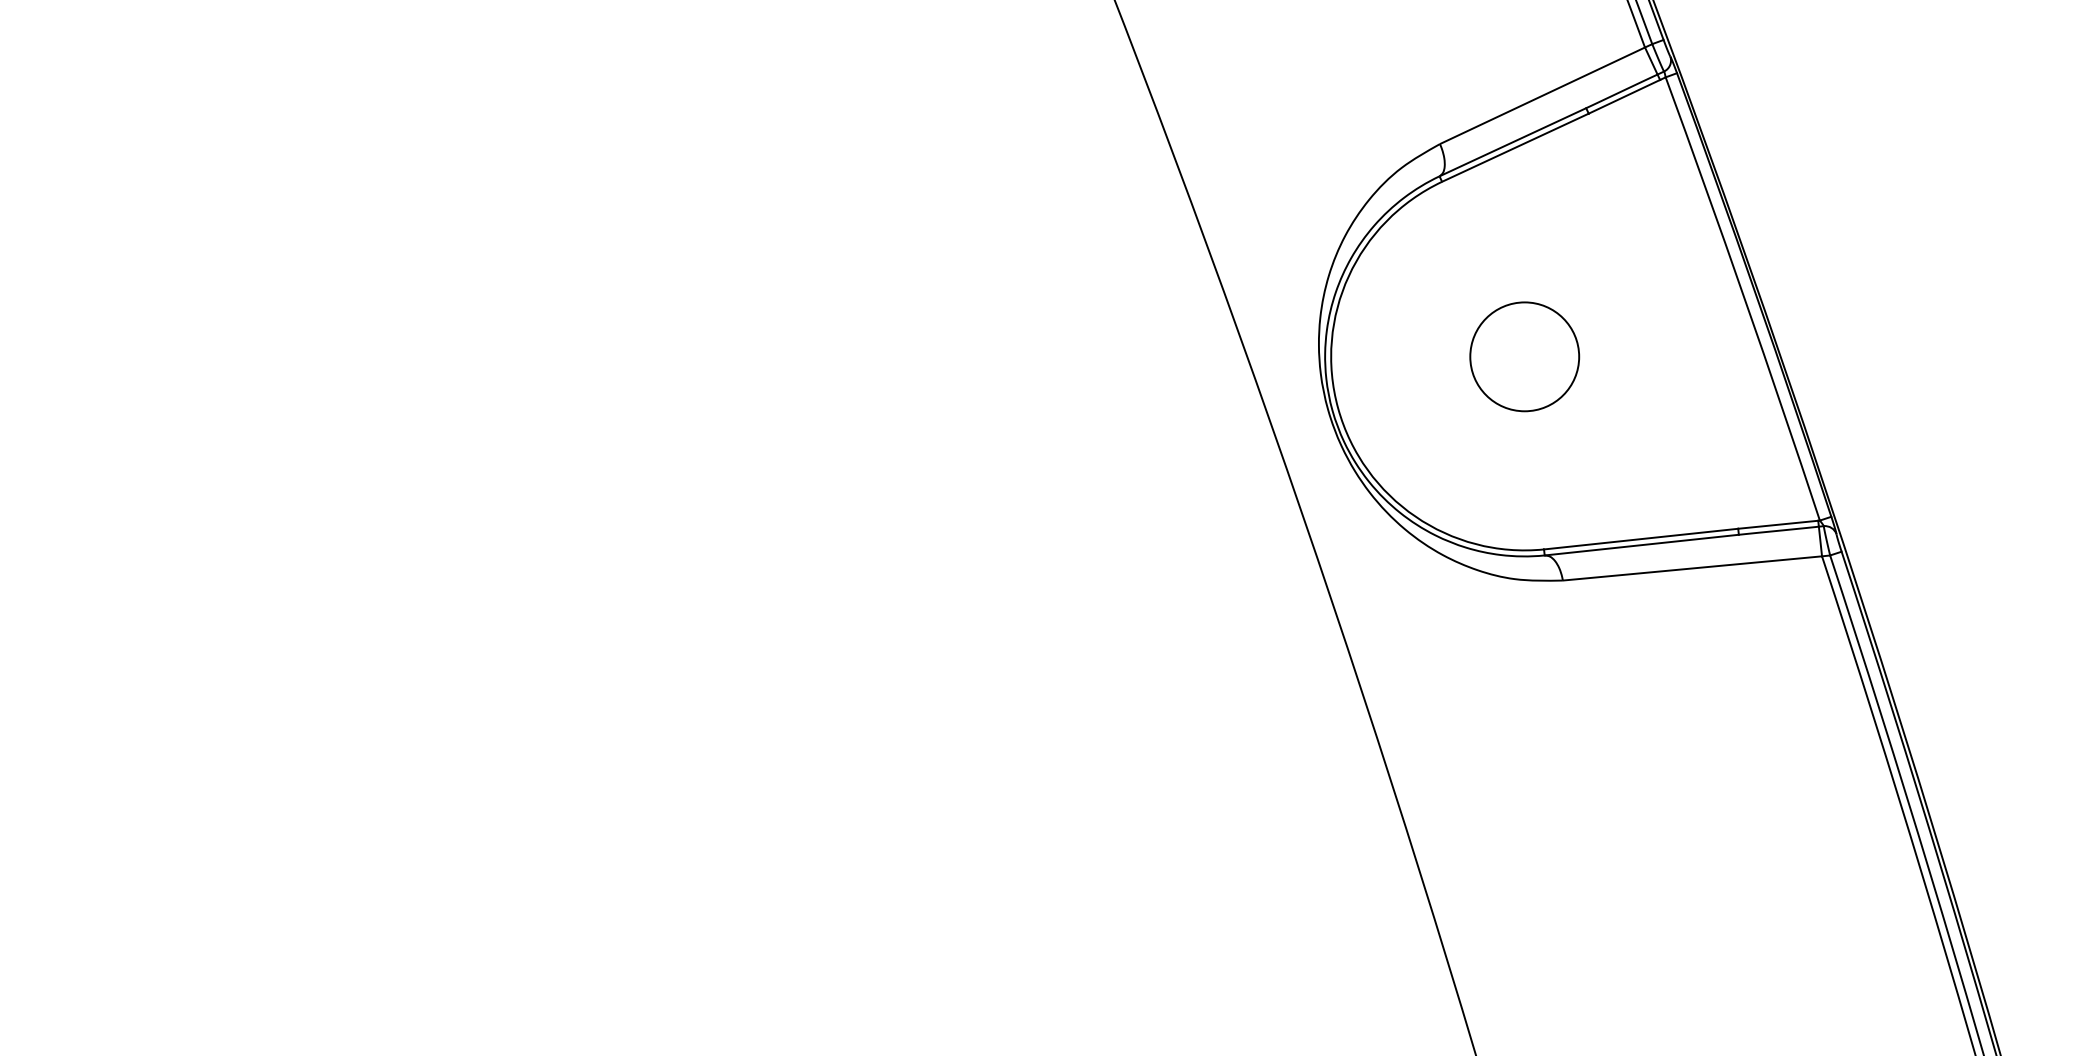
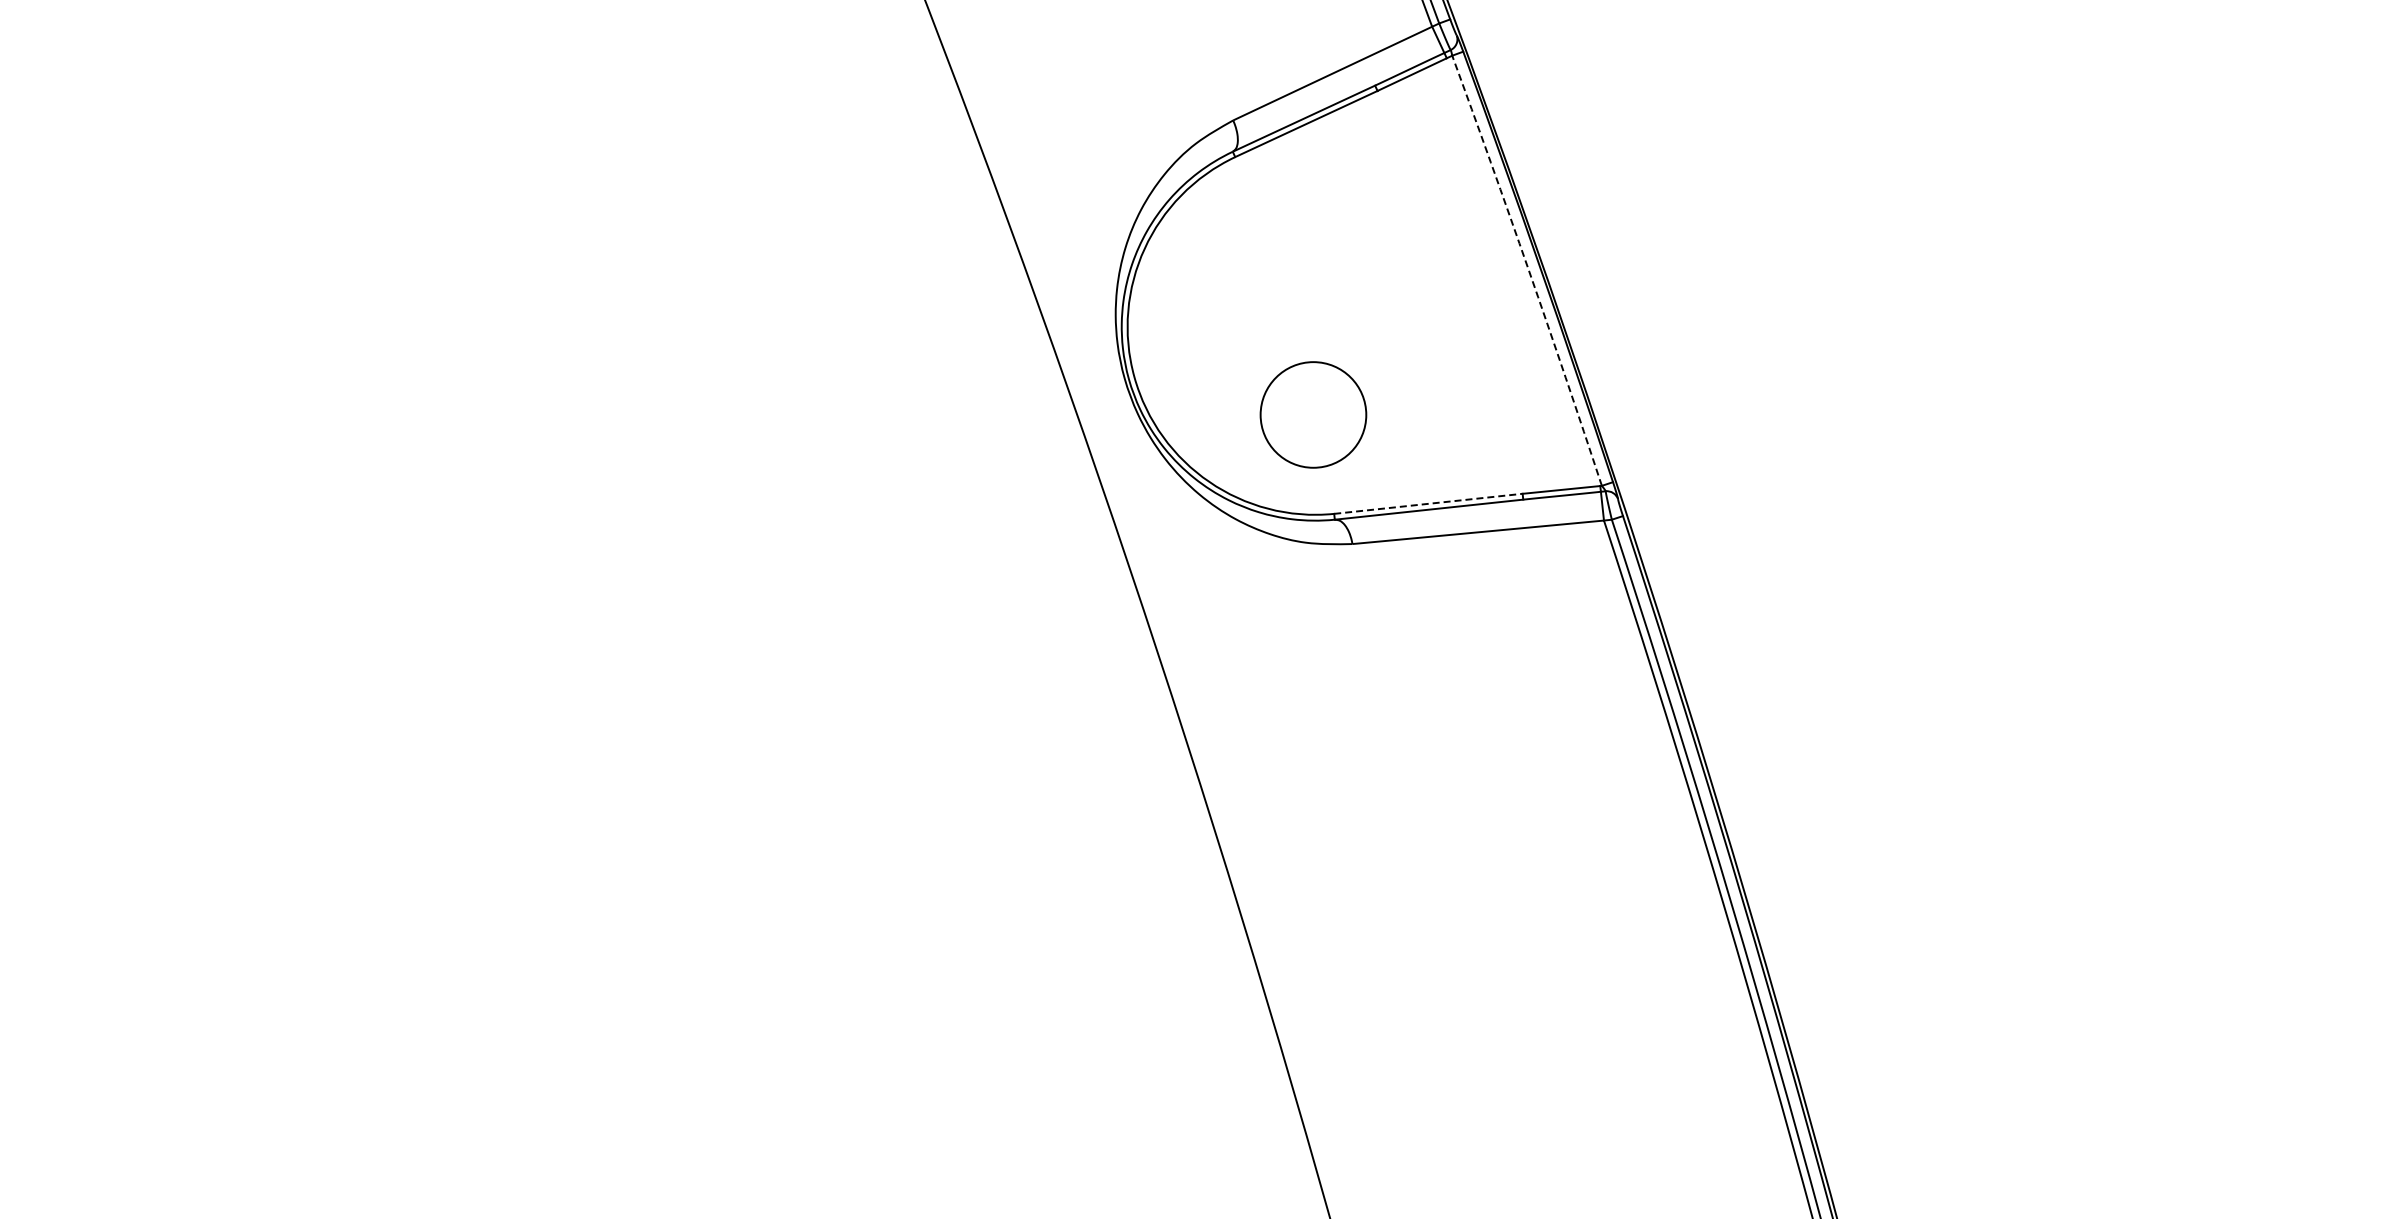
arc: (1744, 298) -> (1528, 270), solid -> dashed
circle: (1524, 356) -> (1313, 414), moved
line: (1641, 538) -> (1428, 503), solid -> dashed

